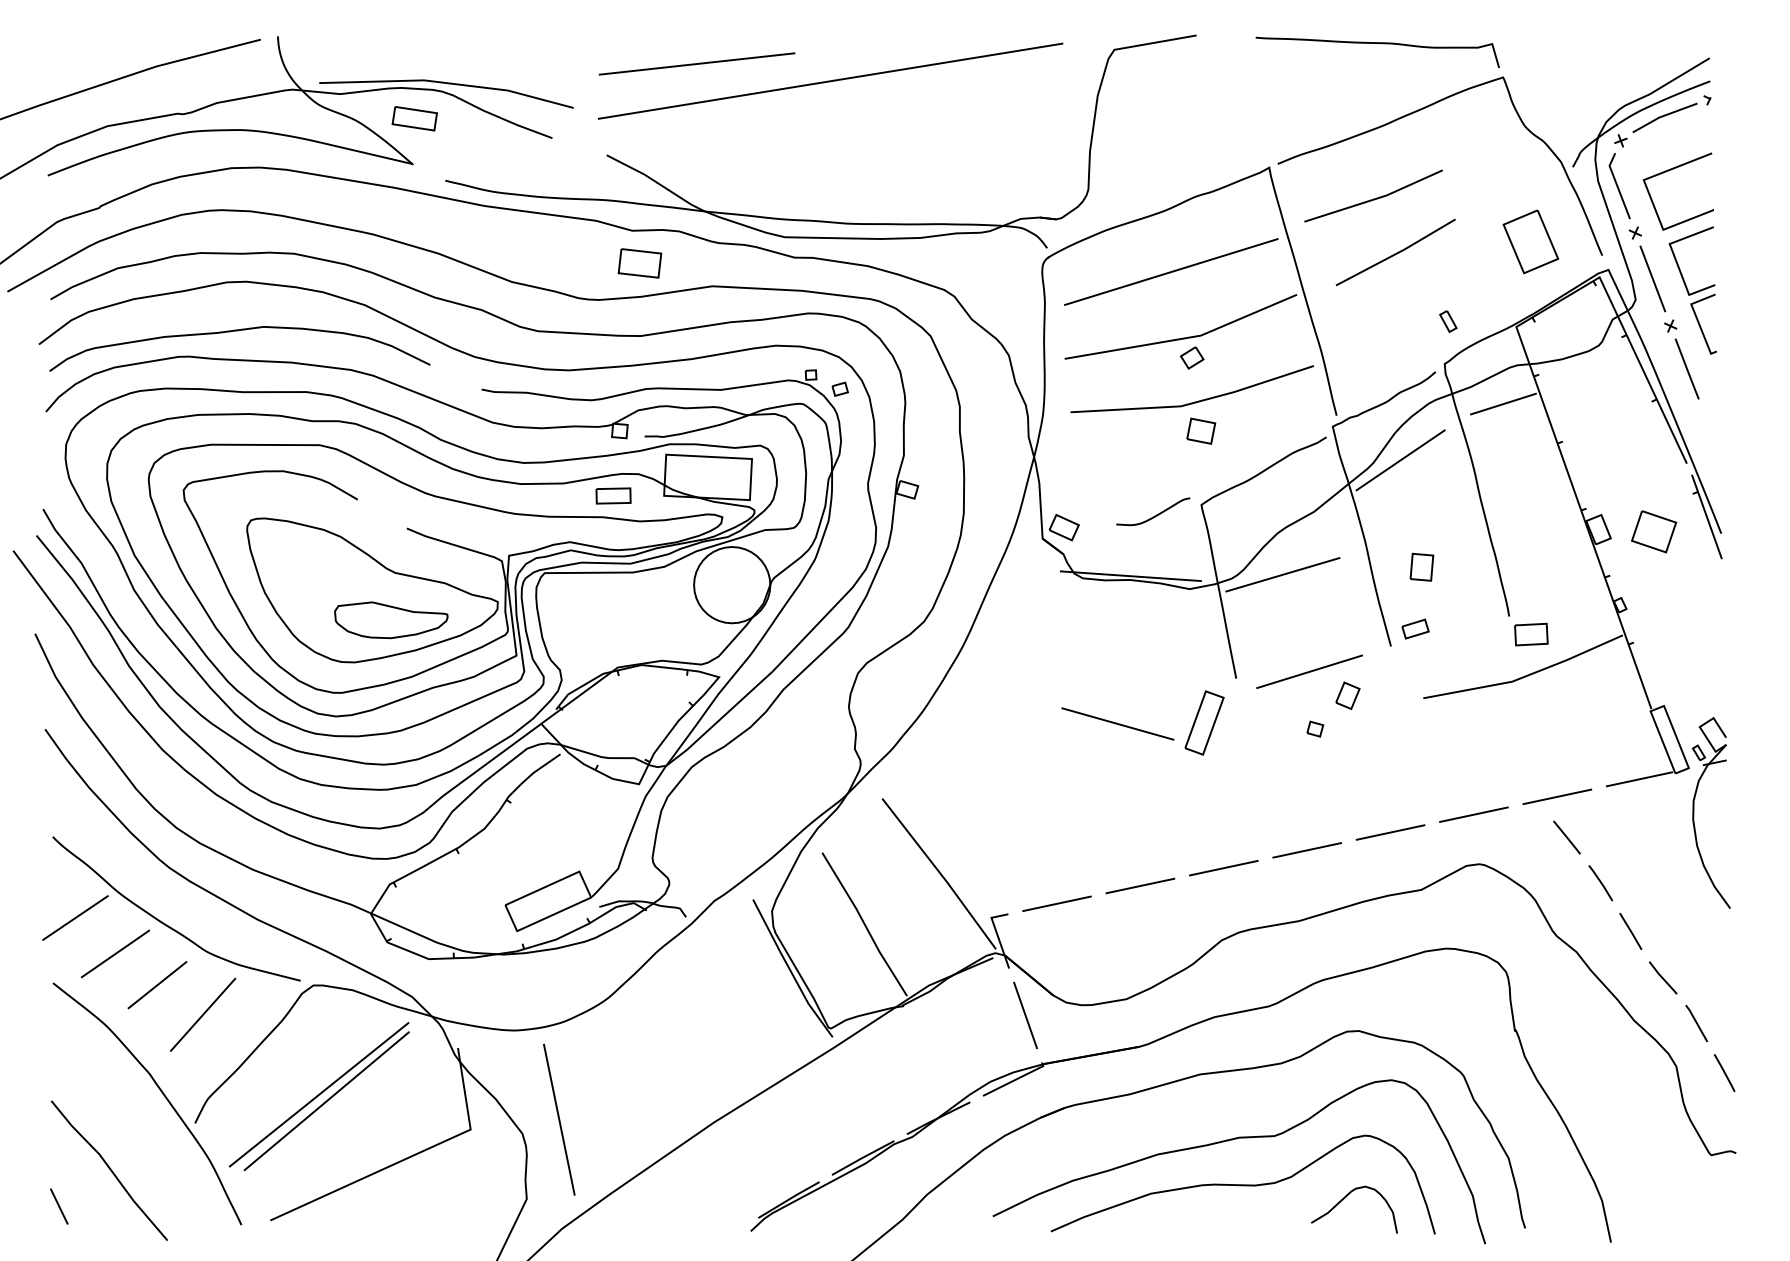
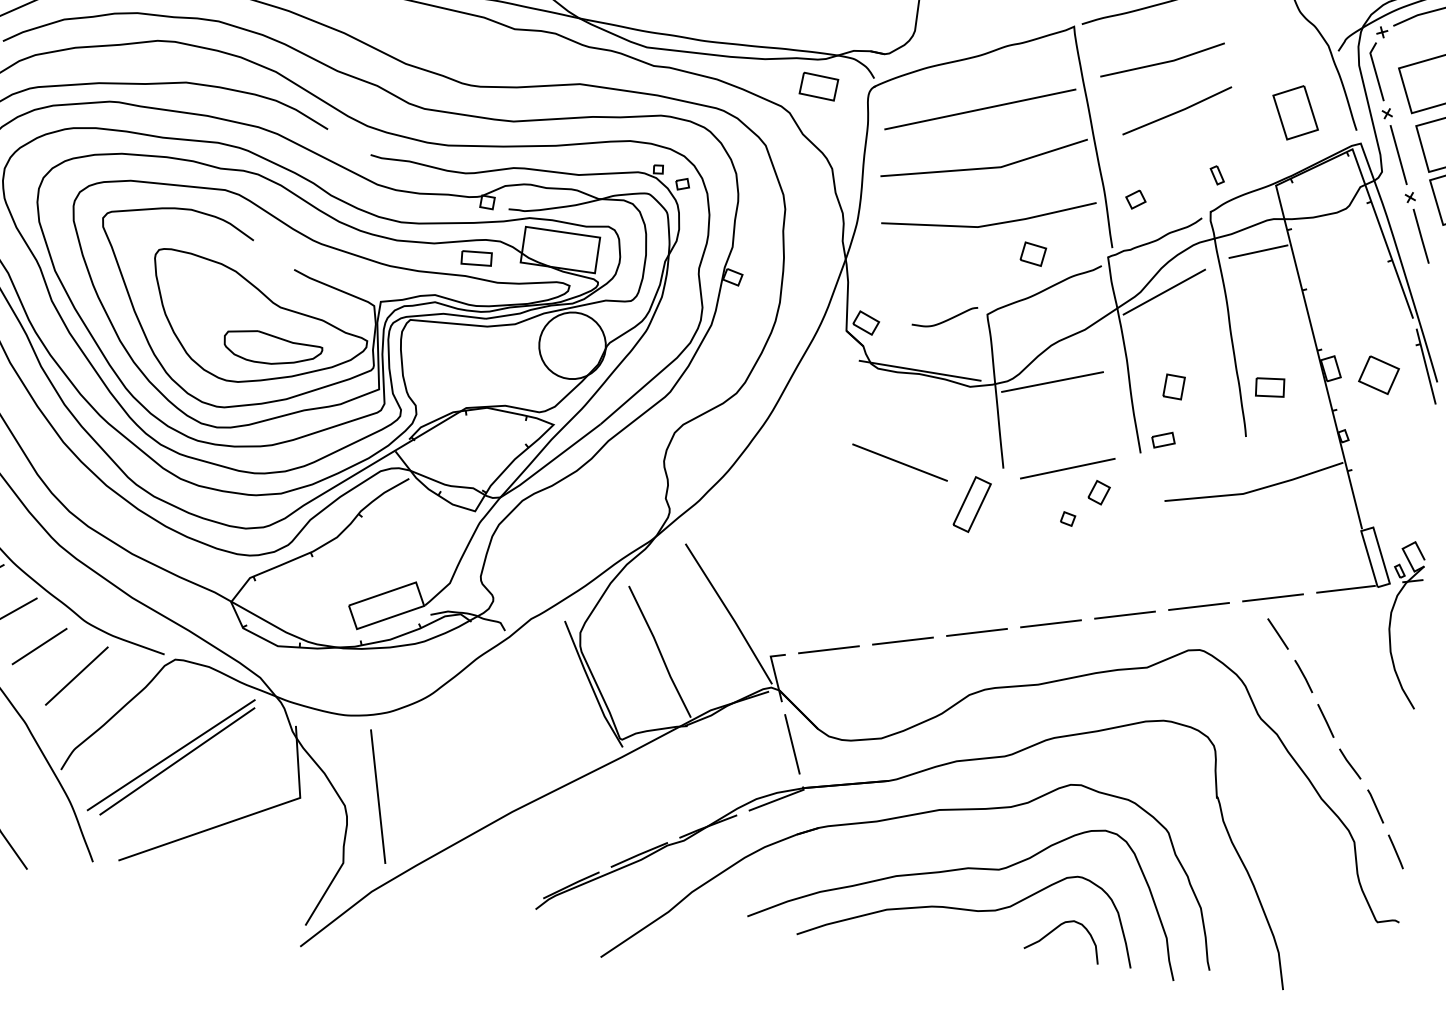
part: (639, 263) -> (818, 86), moved
part: (1192, 357) -> (1136, 199), moved
part: (1201, 430) -> (1033, 253), moved
part: (1531, 634) -> (1270, 387), moved
line: (1117, 723) -> (899, 462), moved

